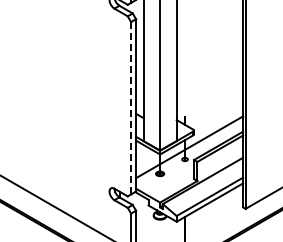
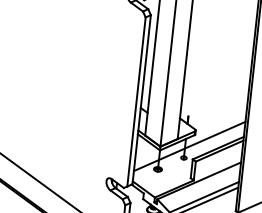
line: (131, 107) -> (136, 101), dashed -> solid

